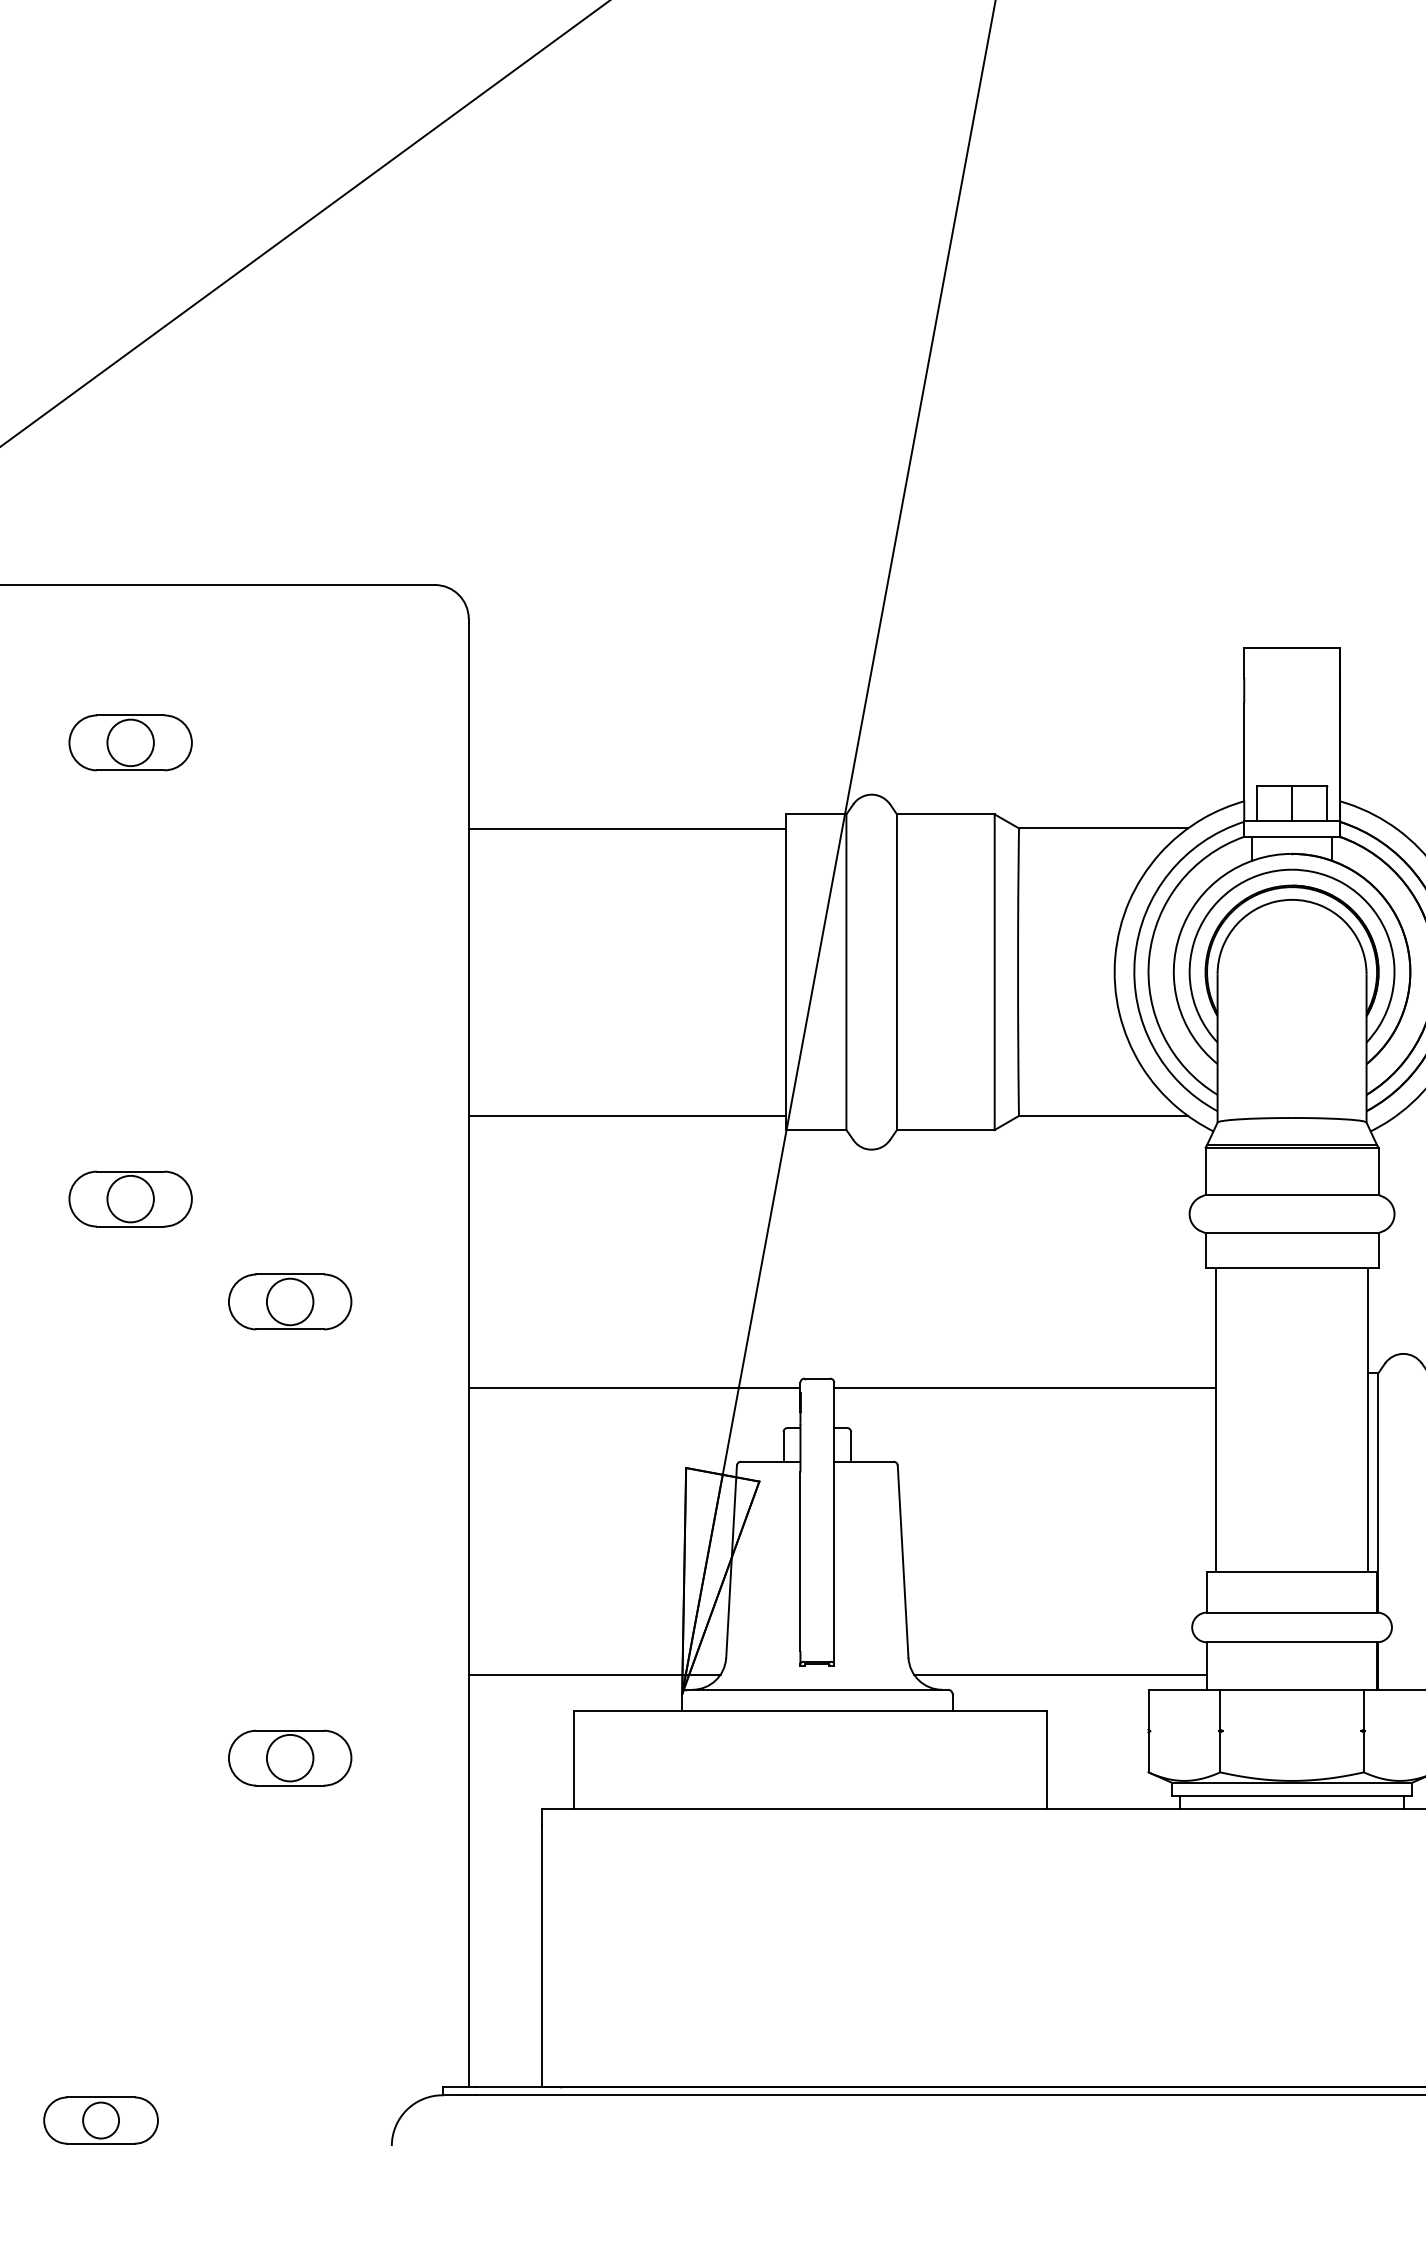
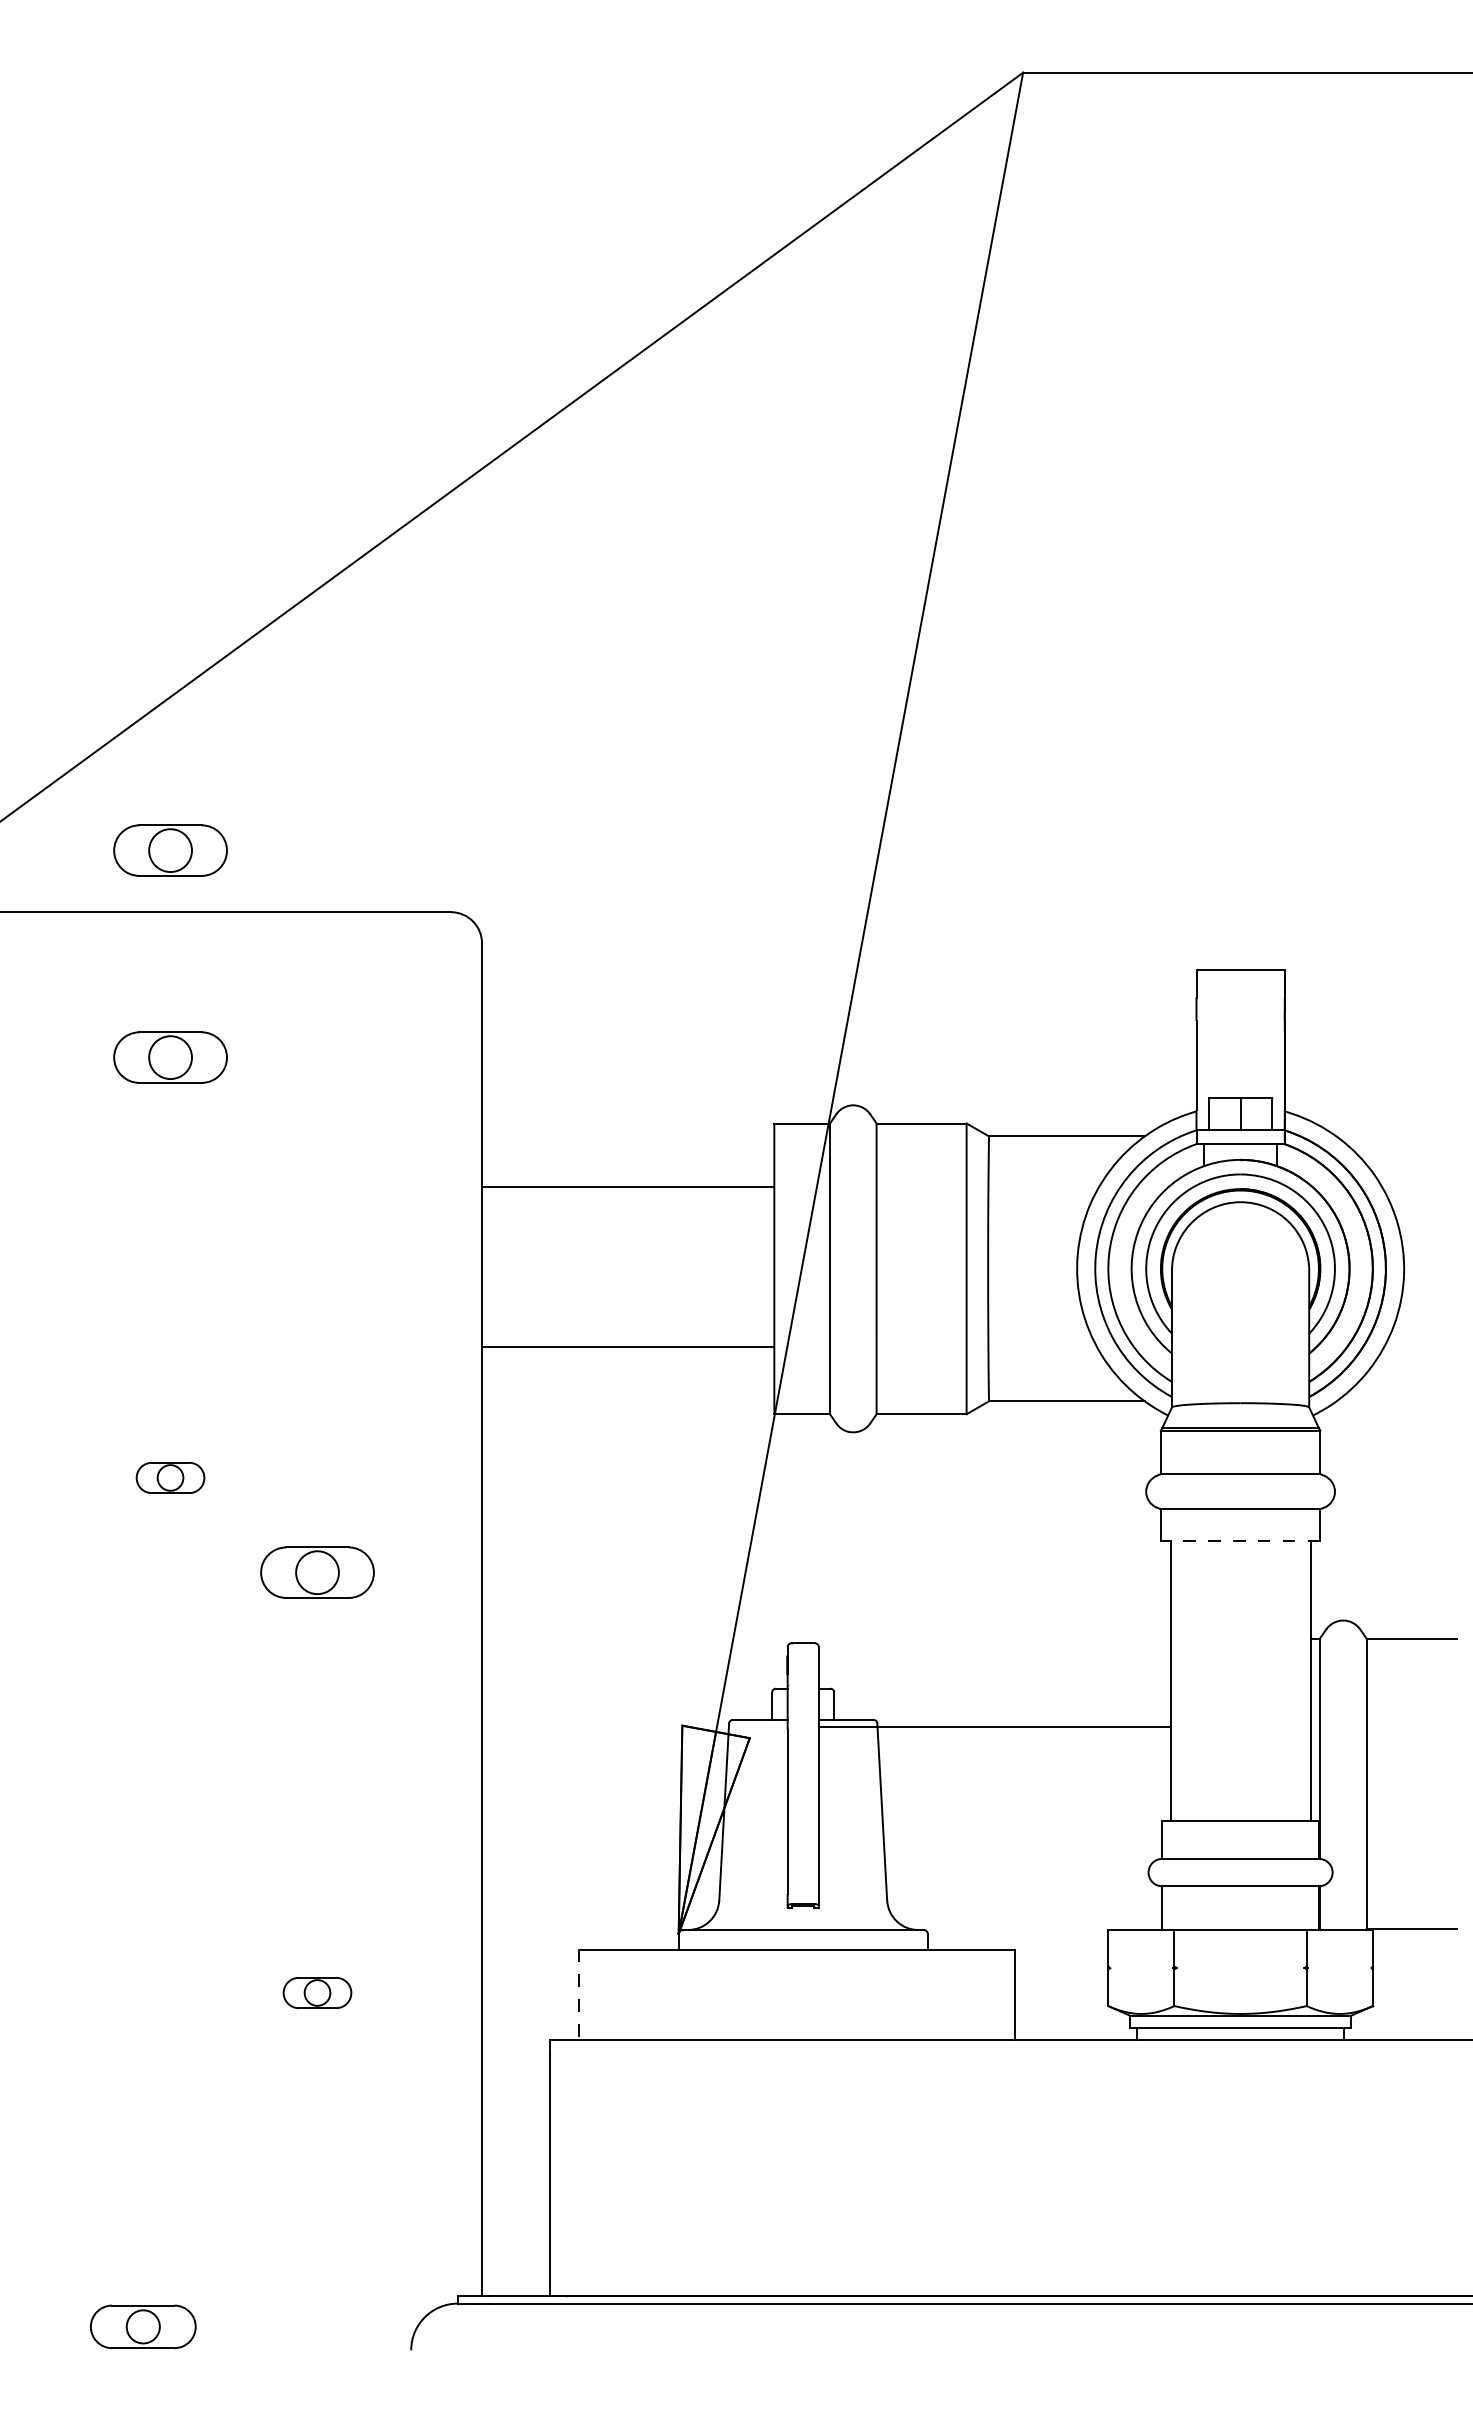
part: (130, 518) -> (170, 850), added
line: (627, 828) -> (628, 1186), moved
line: (627, 1116) -> (628, 1347), moved
part: (130, 1198) -> (170, 1477), size x0.6
line: (1291, 1267) -> (1240, 1540), solid -> dashed
line: (634, 1387) -> (634, 1651), removed
line: (1024, 1387) -> (994, 1726), moved
line: (595, 1675) -> (598, 1916), removed
line: (1060, 1675) -> (1027, 1916), removed
part: (290, 1757) -> (317, 1992), size x0.6
line: (573, 1760) -> (578, 1995), solid -> dashed

